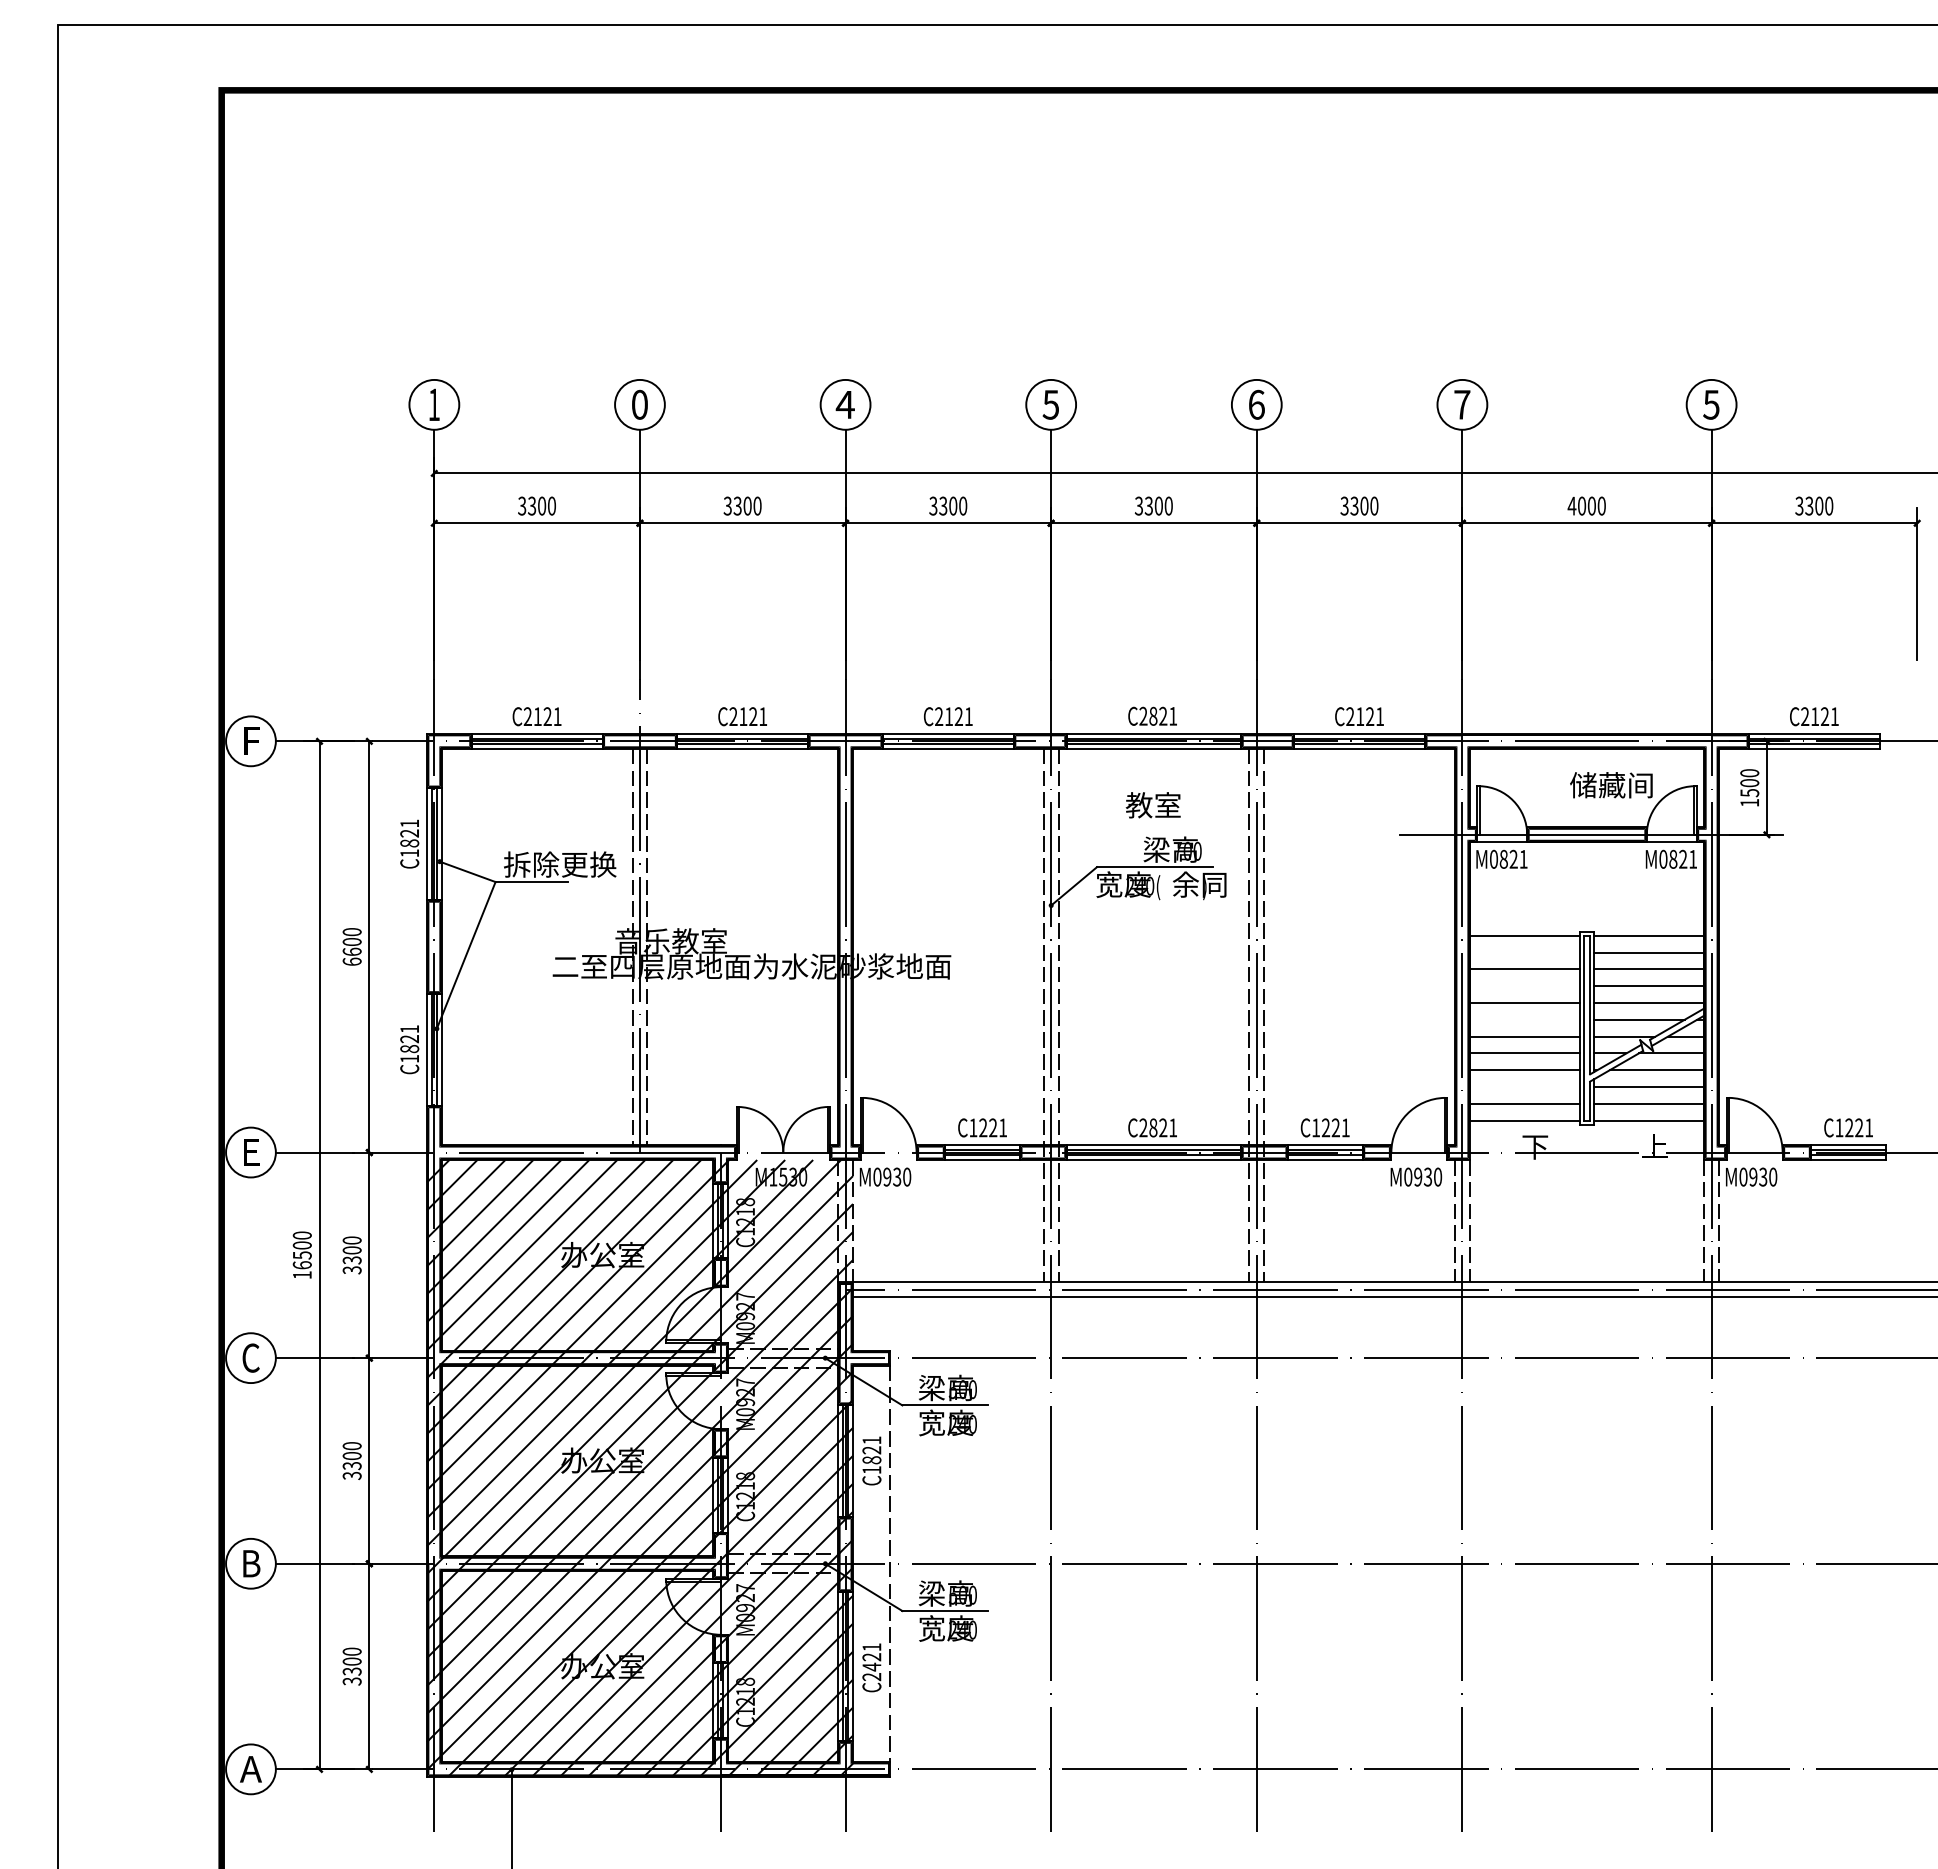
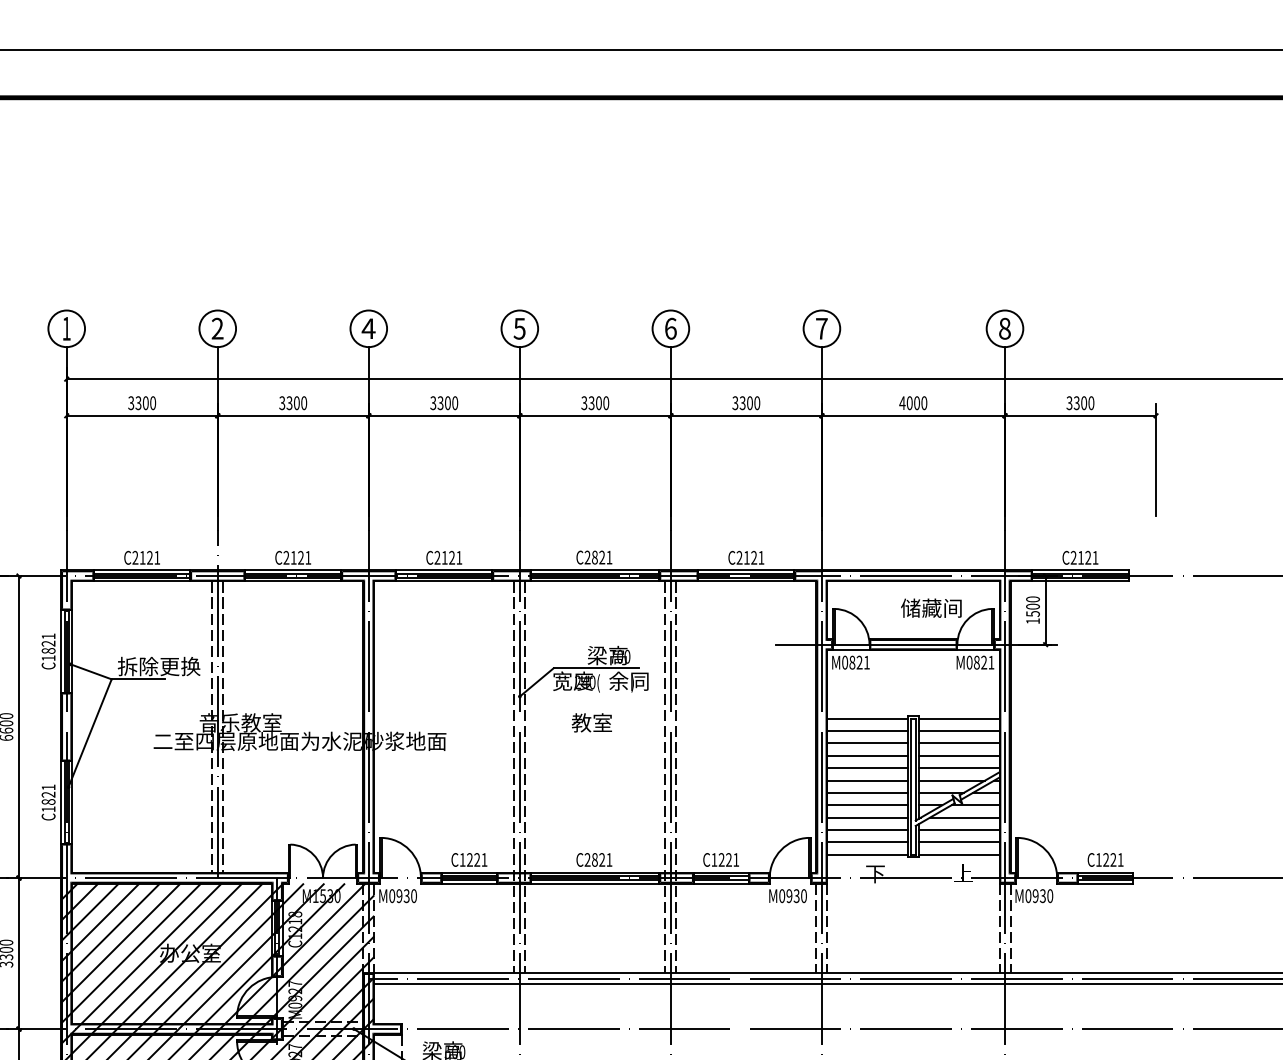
text: (639, 404) -> (217, 328), 0 -> 2
text: (1711, 404) -> (1004, 328), 5 -> 8
text: (1152, 805) -> (591, 723), moved
line: (1524, 952) -> (867, 731), added
line: (1524, 986) -> (867, 756), added
line: (1524, 1019) -> (867, 780), added
line: (1524, 1087) -> (867, 830), added

